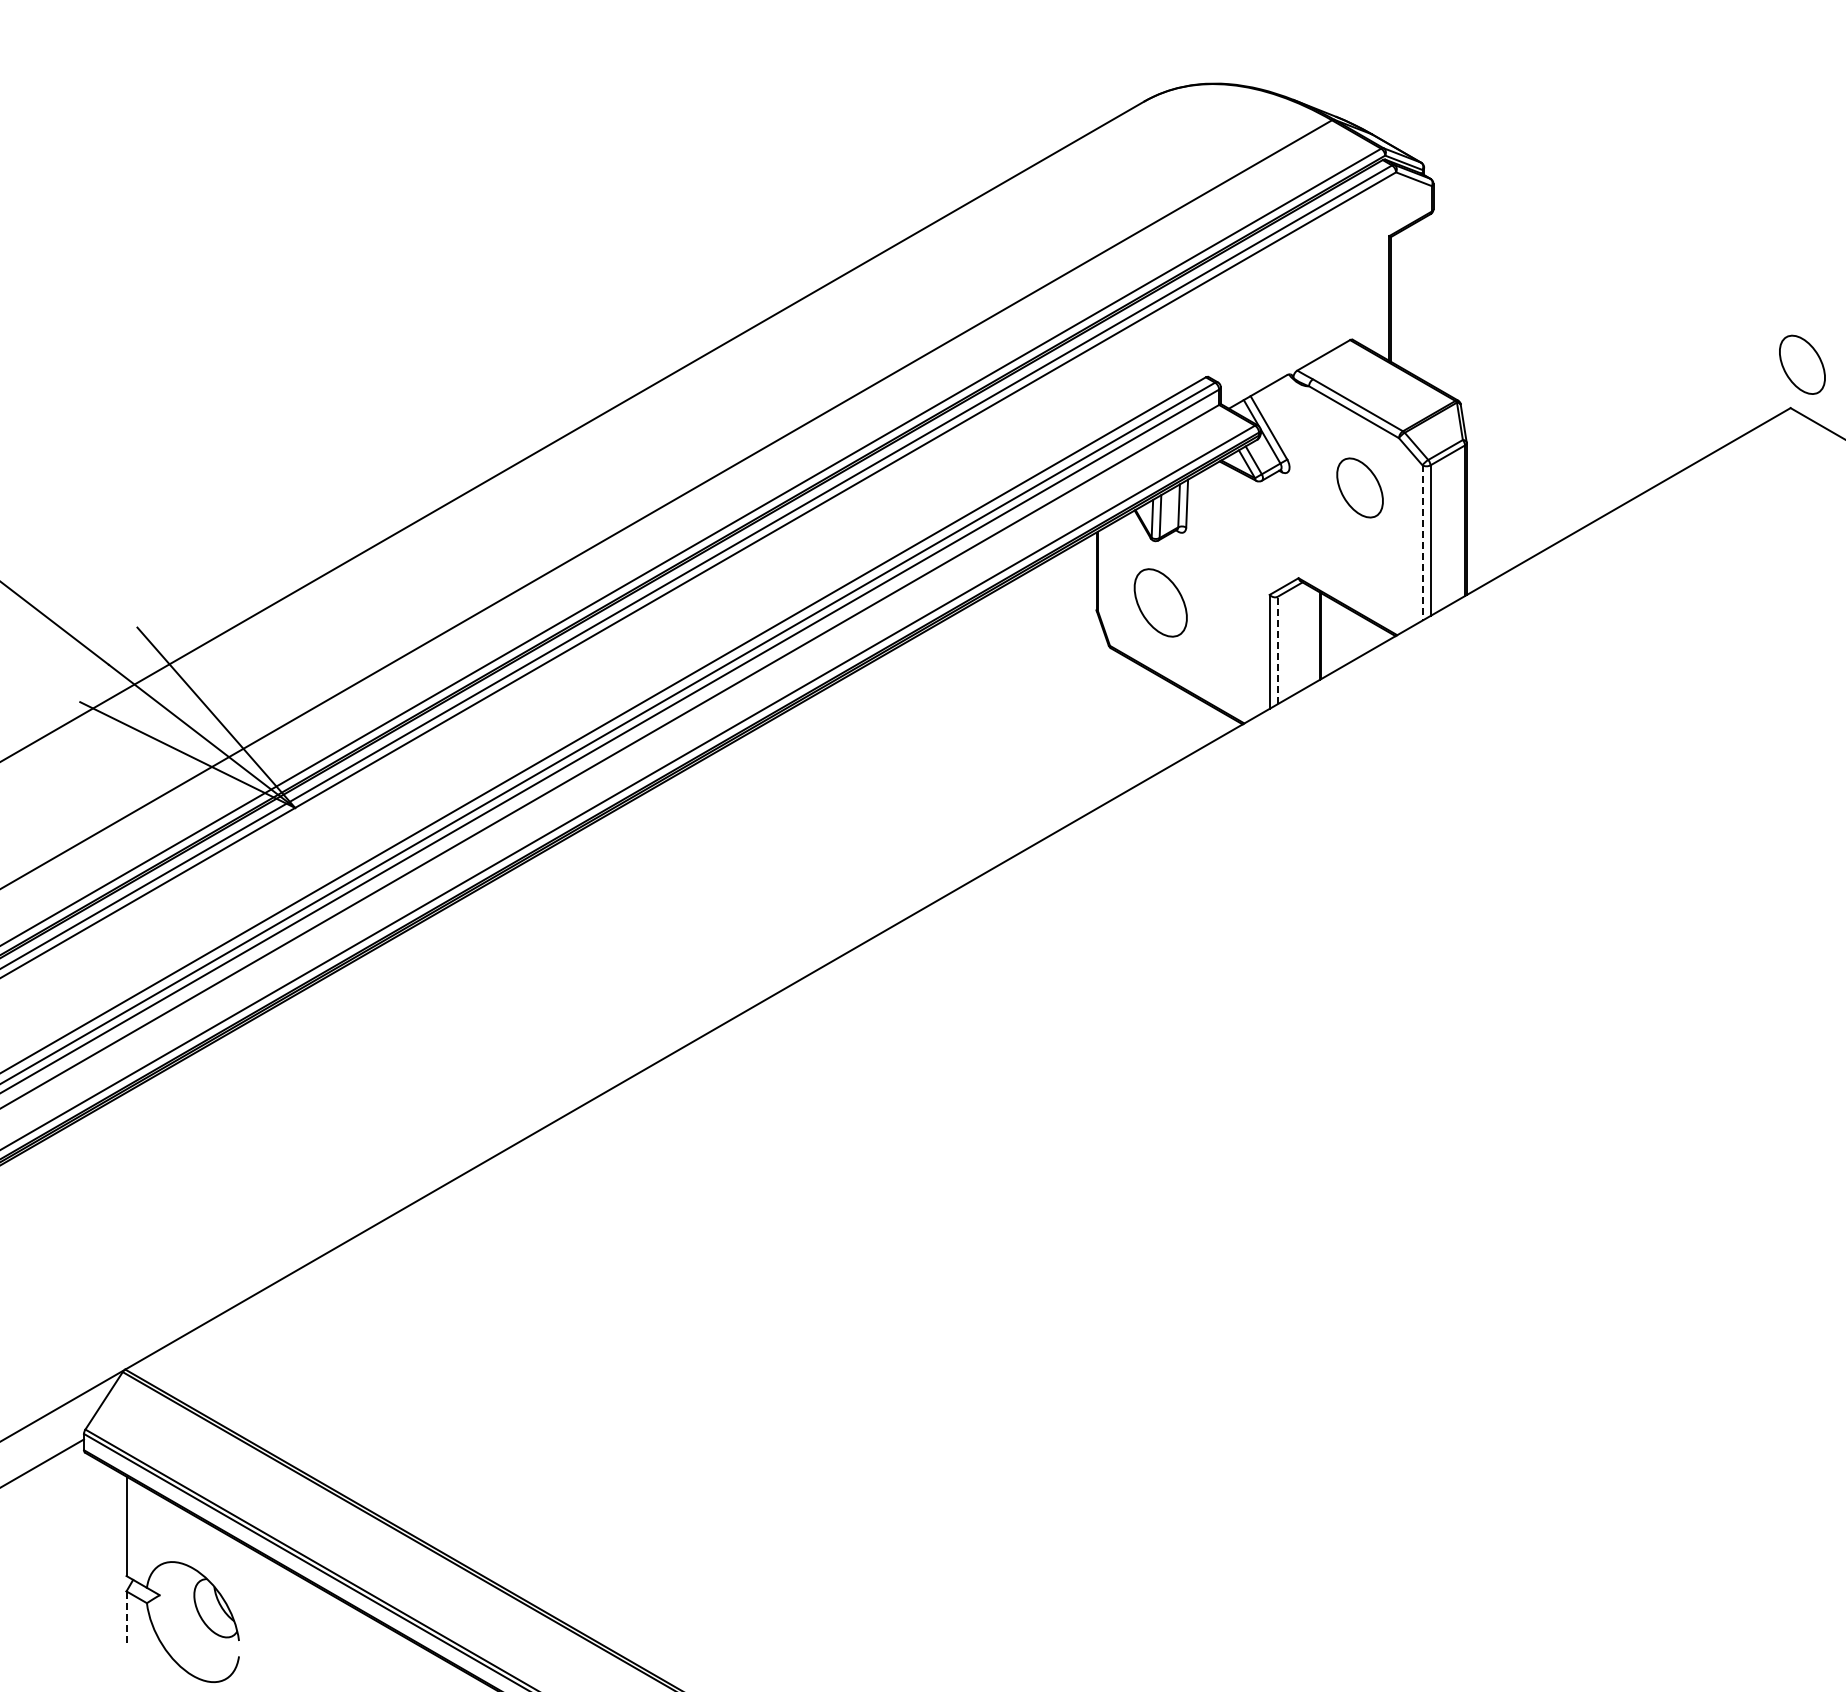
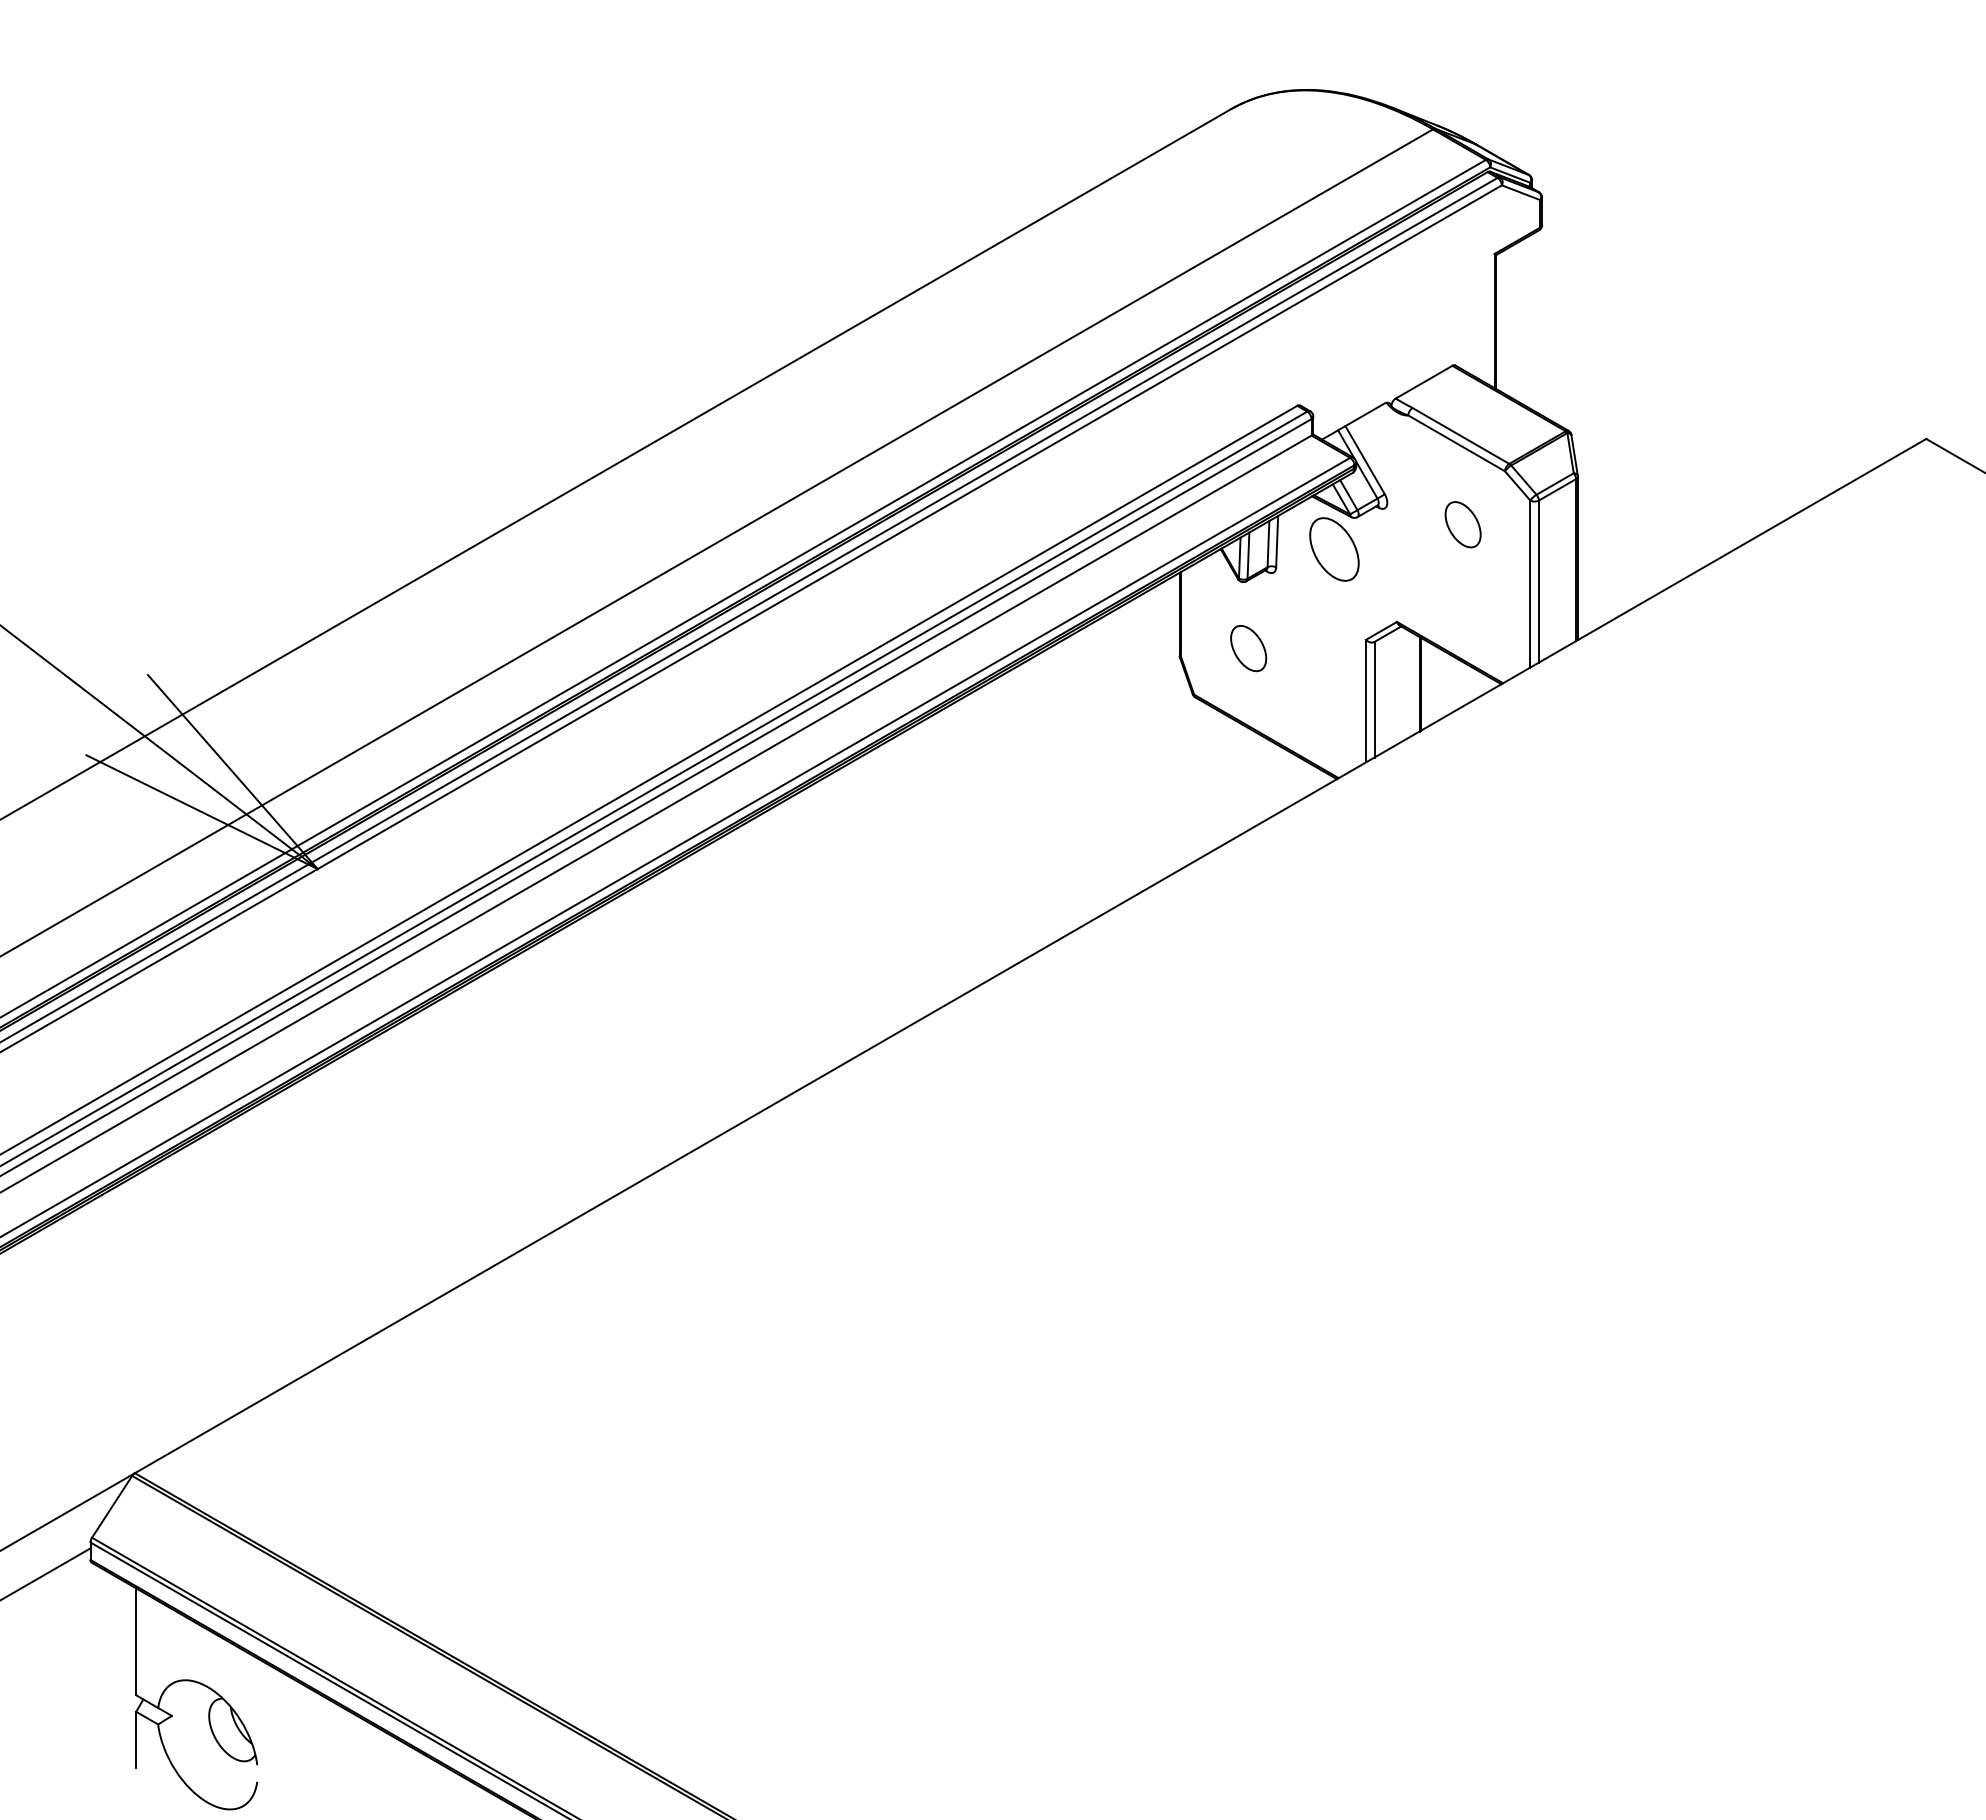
part: (1802, 364) -> (1334, 549), moved
part: (1359, 487) -> (1462, 524), size x0.71
line: (1422, 543) -> (1530, 584), dashed -> solid
part: (1160, 602) -> (1248, 648), size x0.62
line: (1277, 650) -> (1374, 699), dashed -> solid
line: (126, 1617) -> (136, 1739), dashed -> solid

